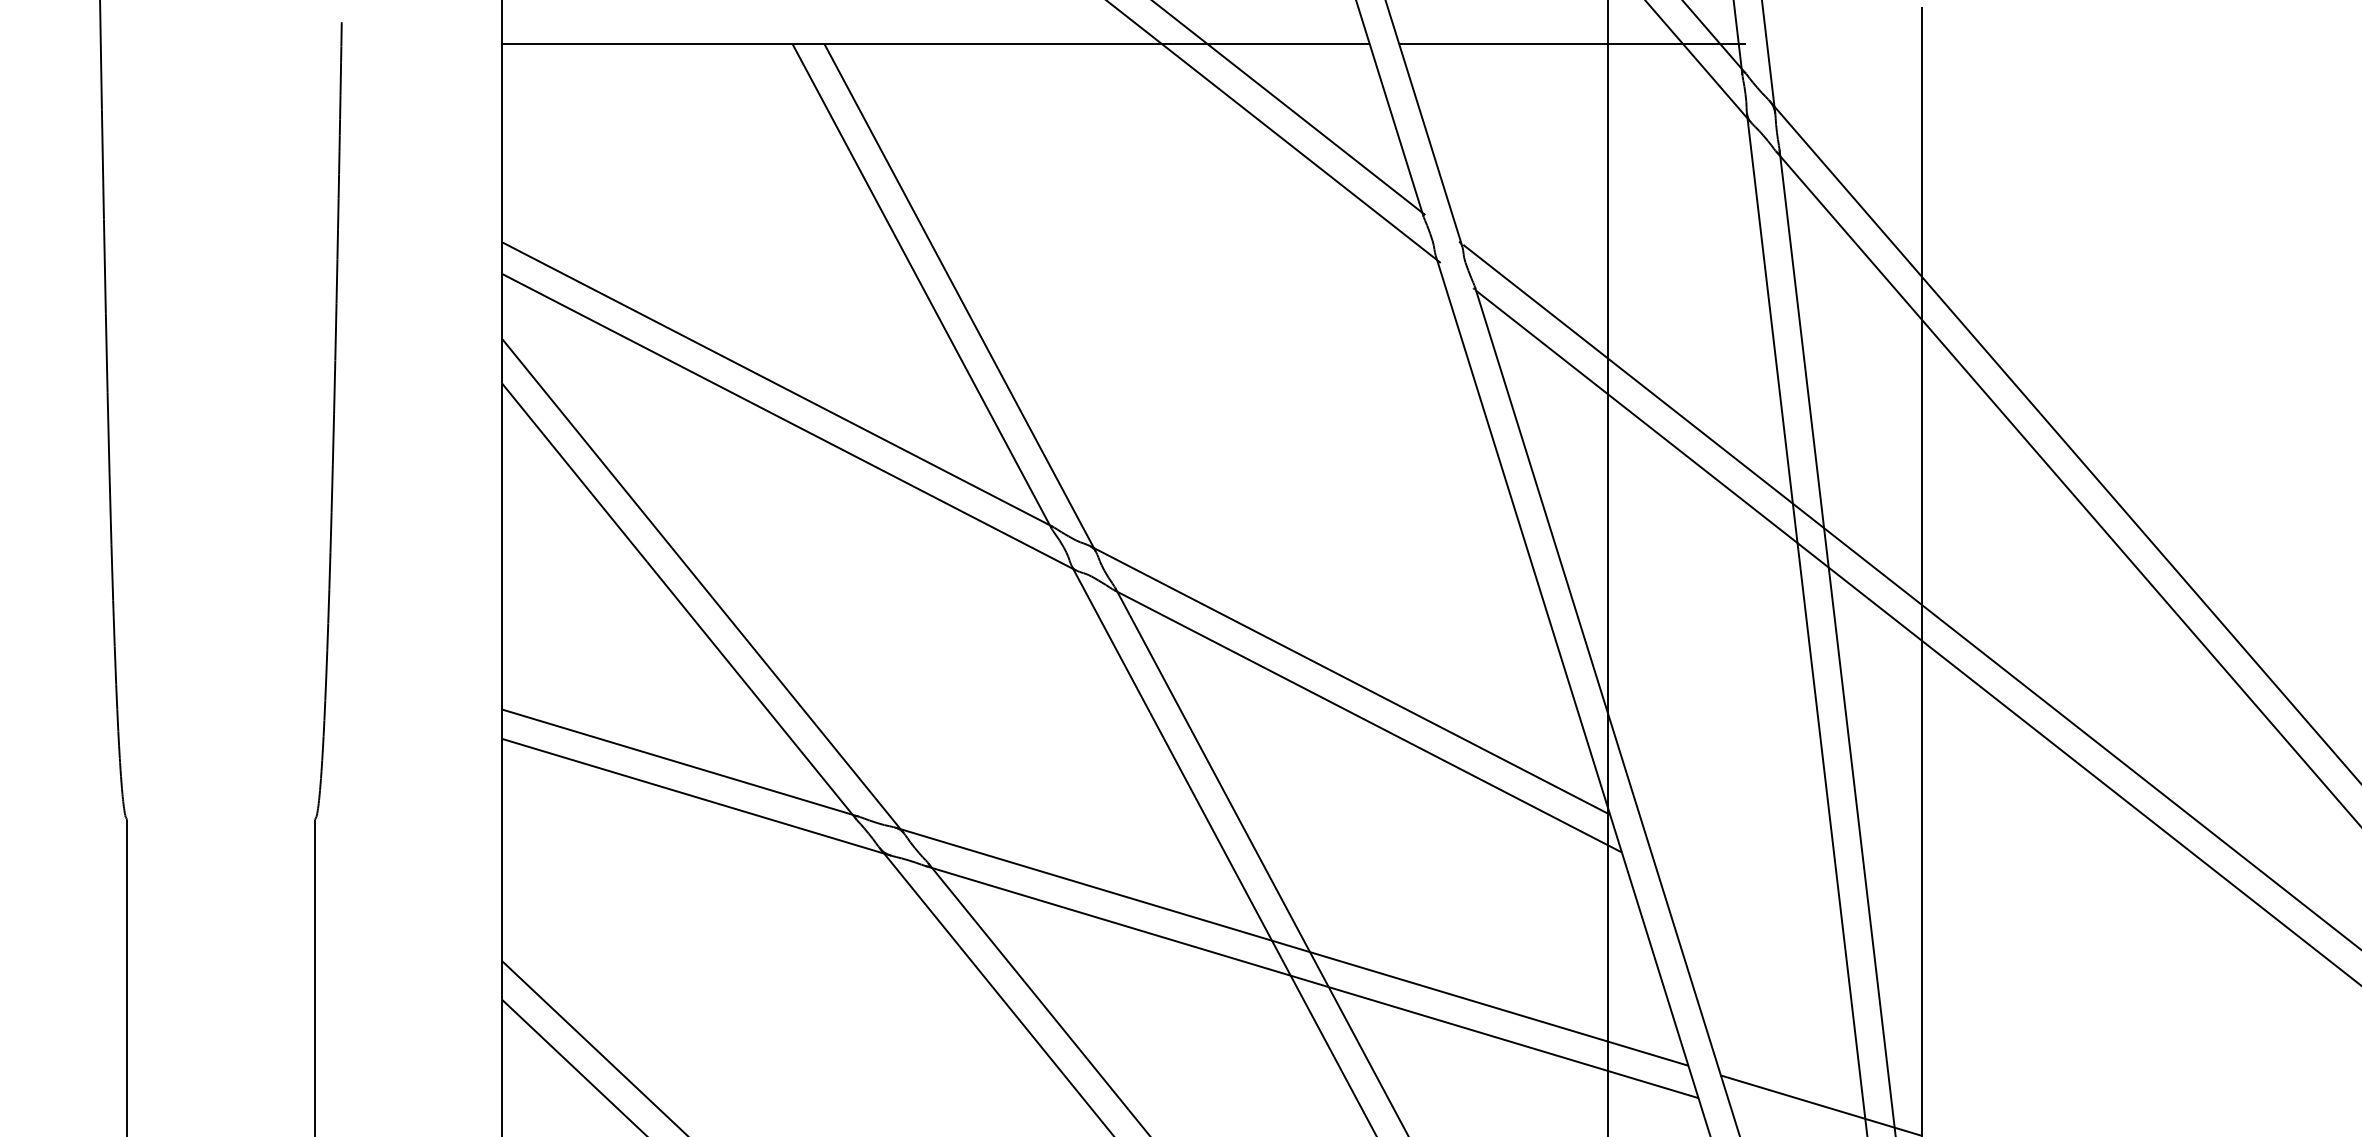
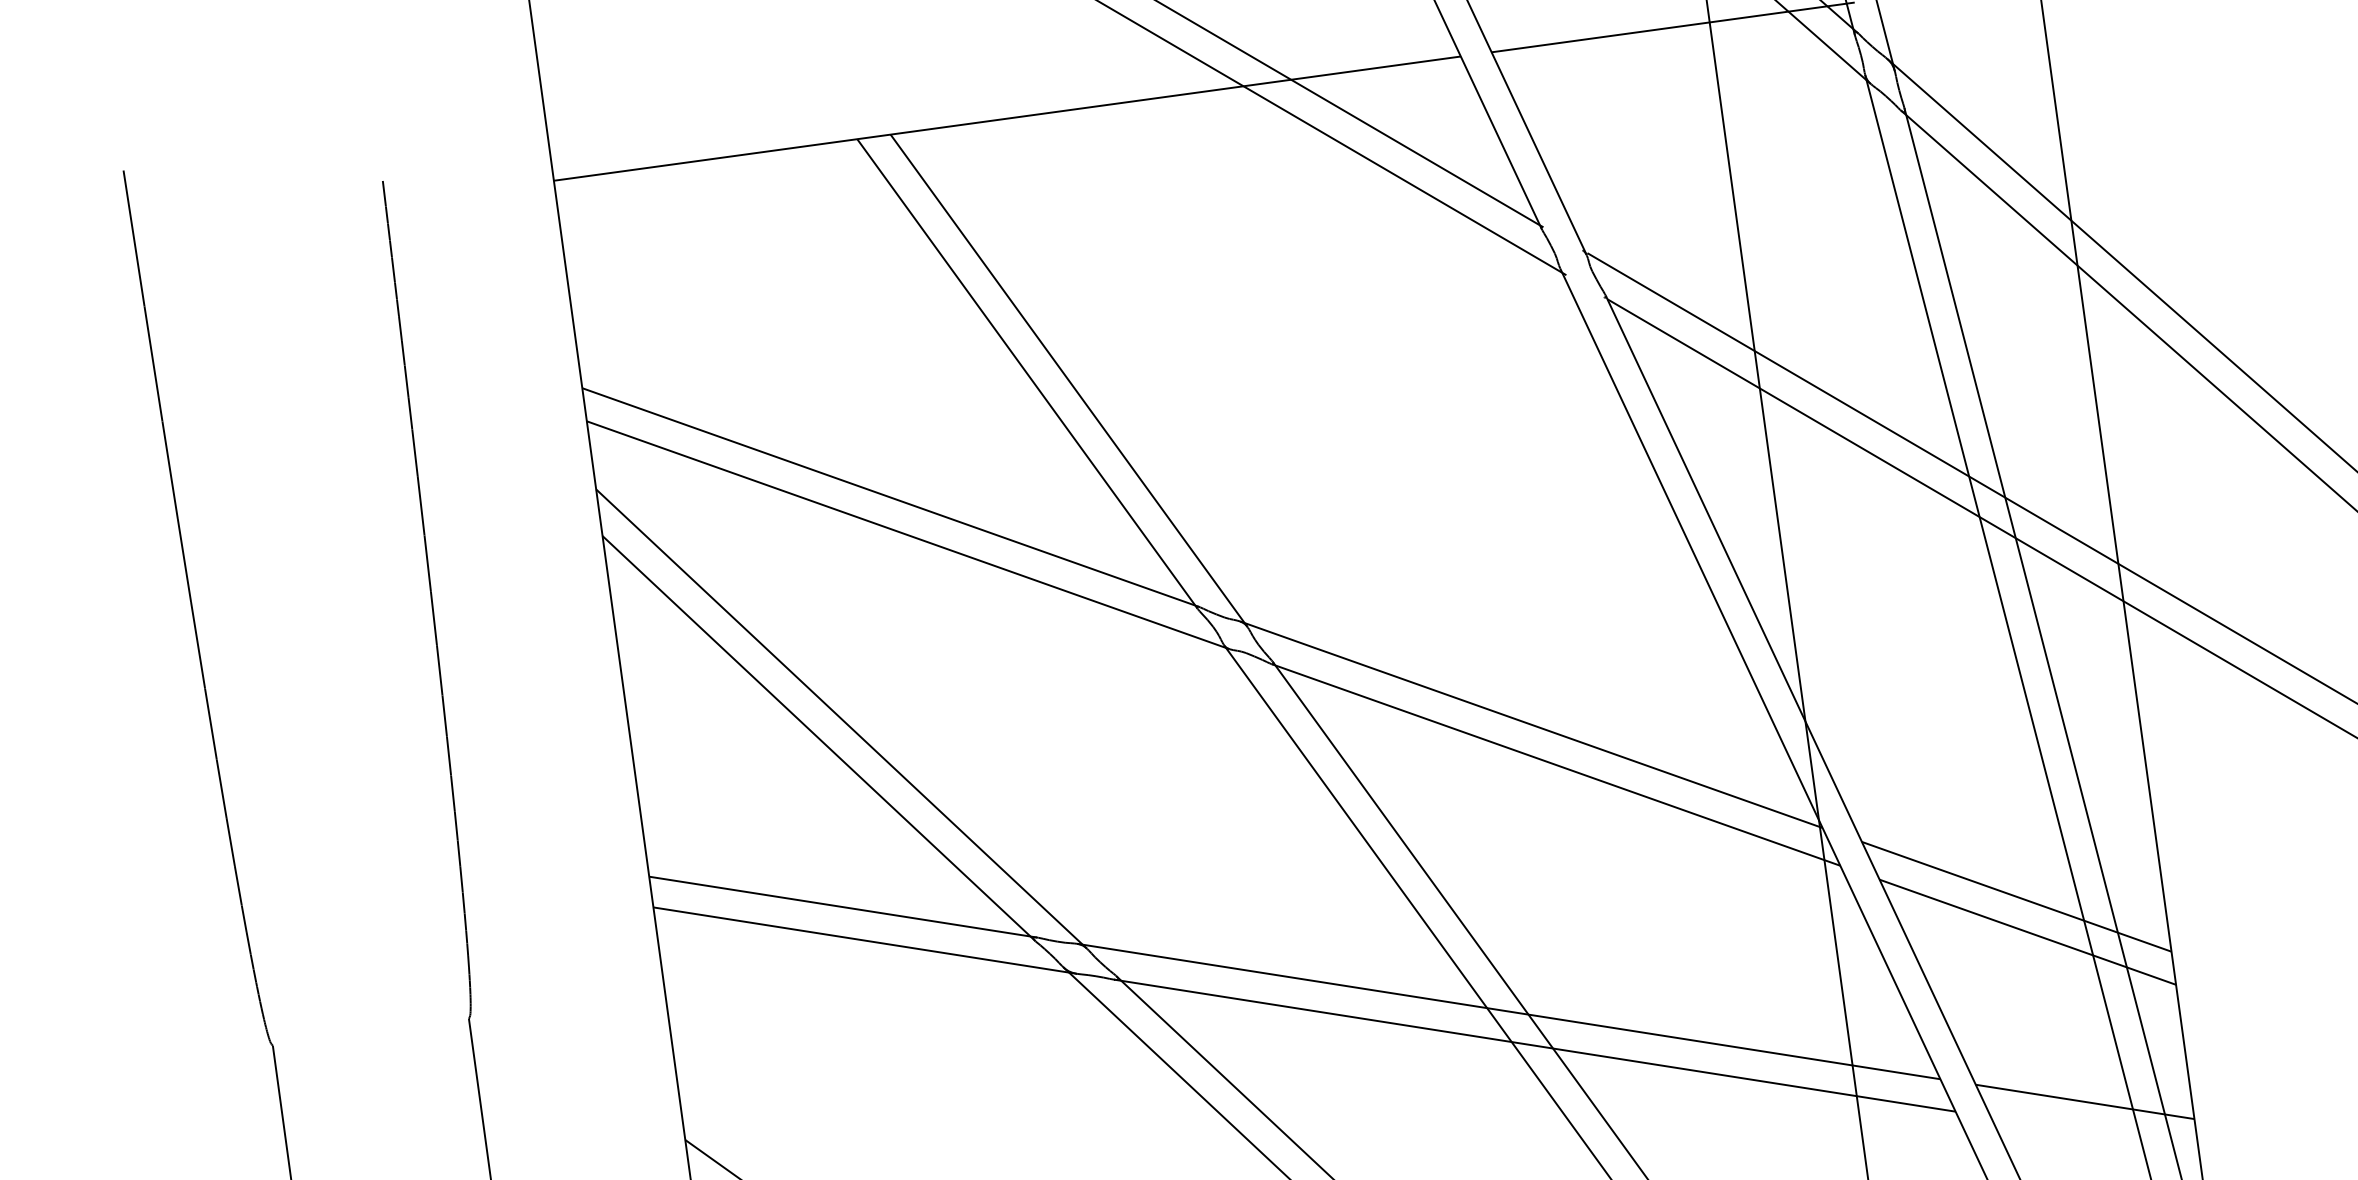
line: (1783, 903) -> (2016, 895), added
line: (1789, 938) -> (2027, 931), added

